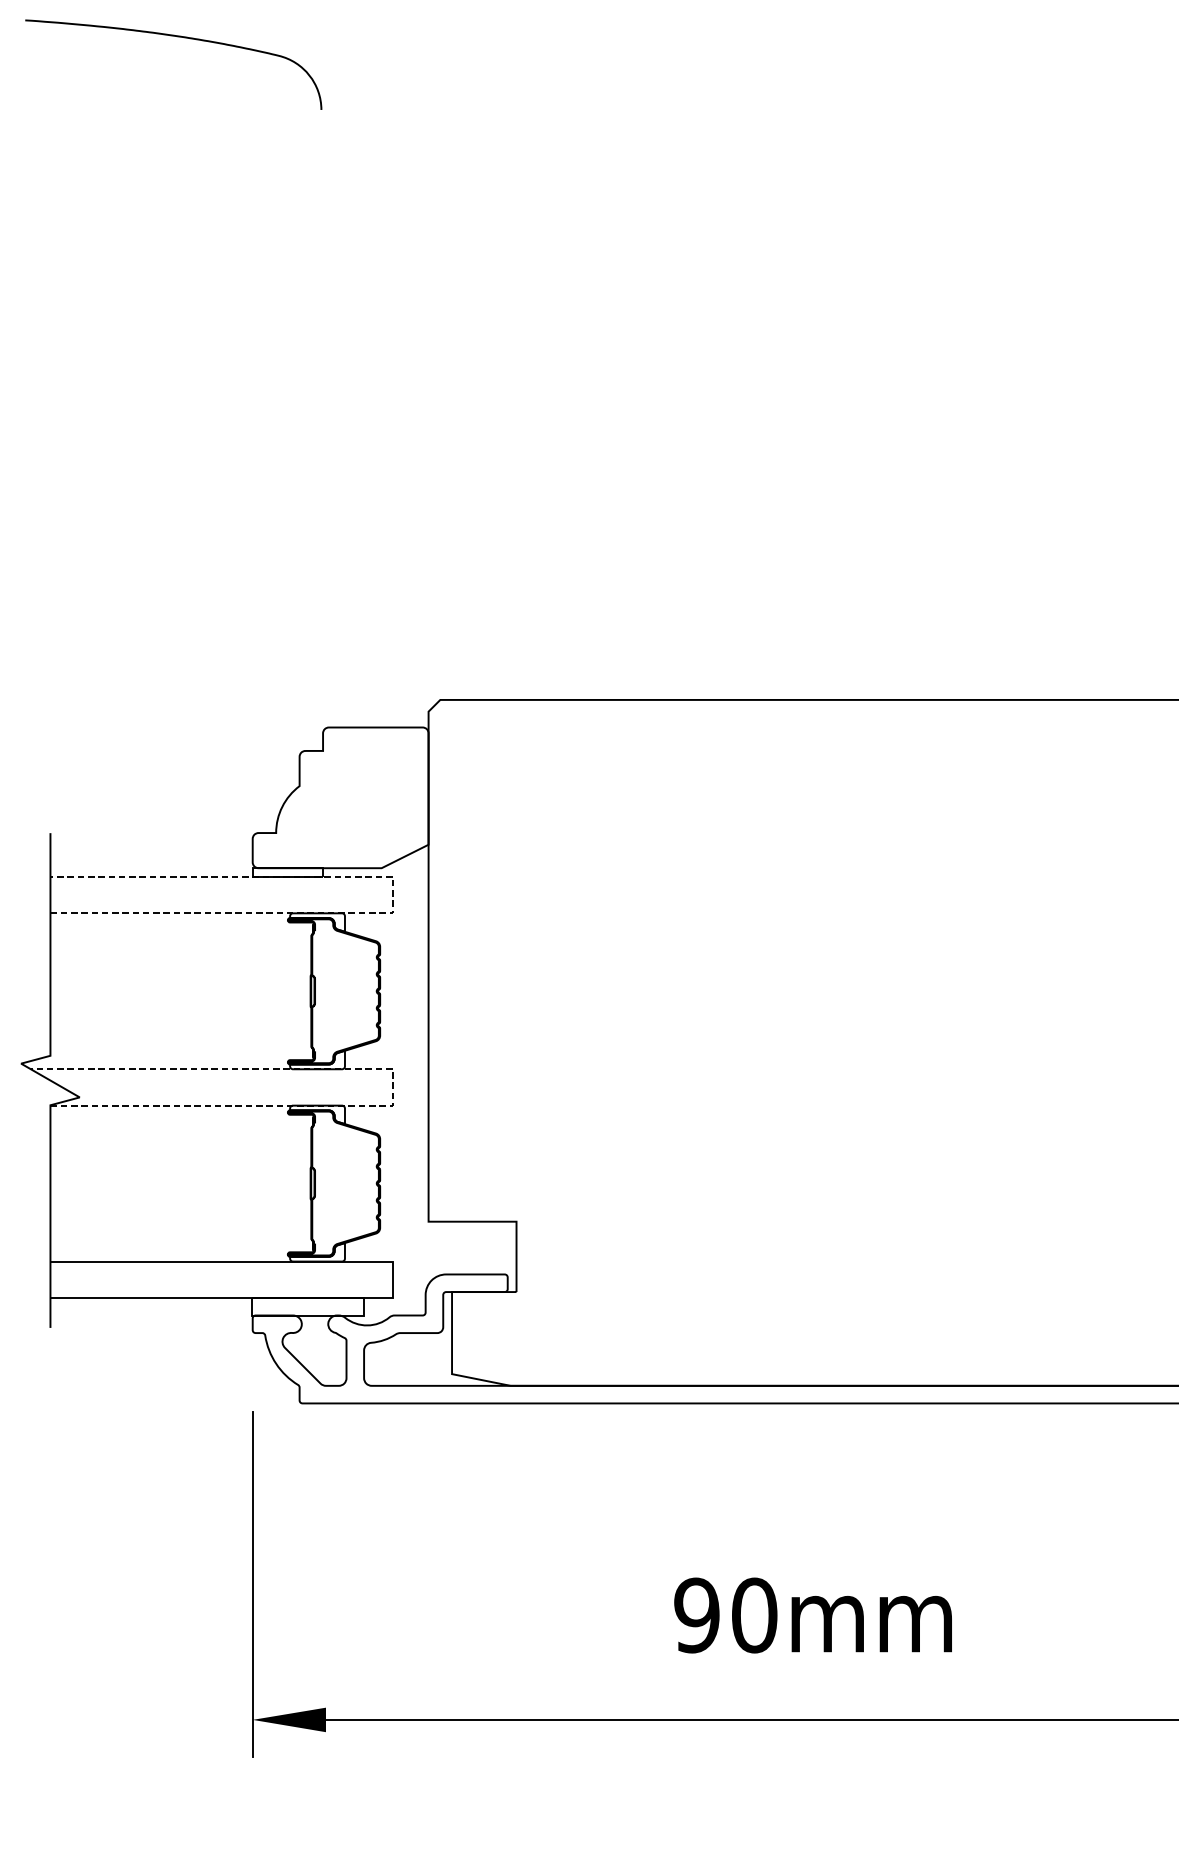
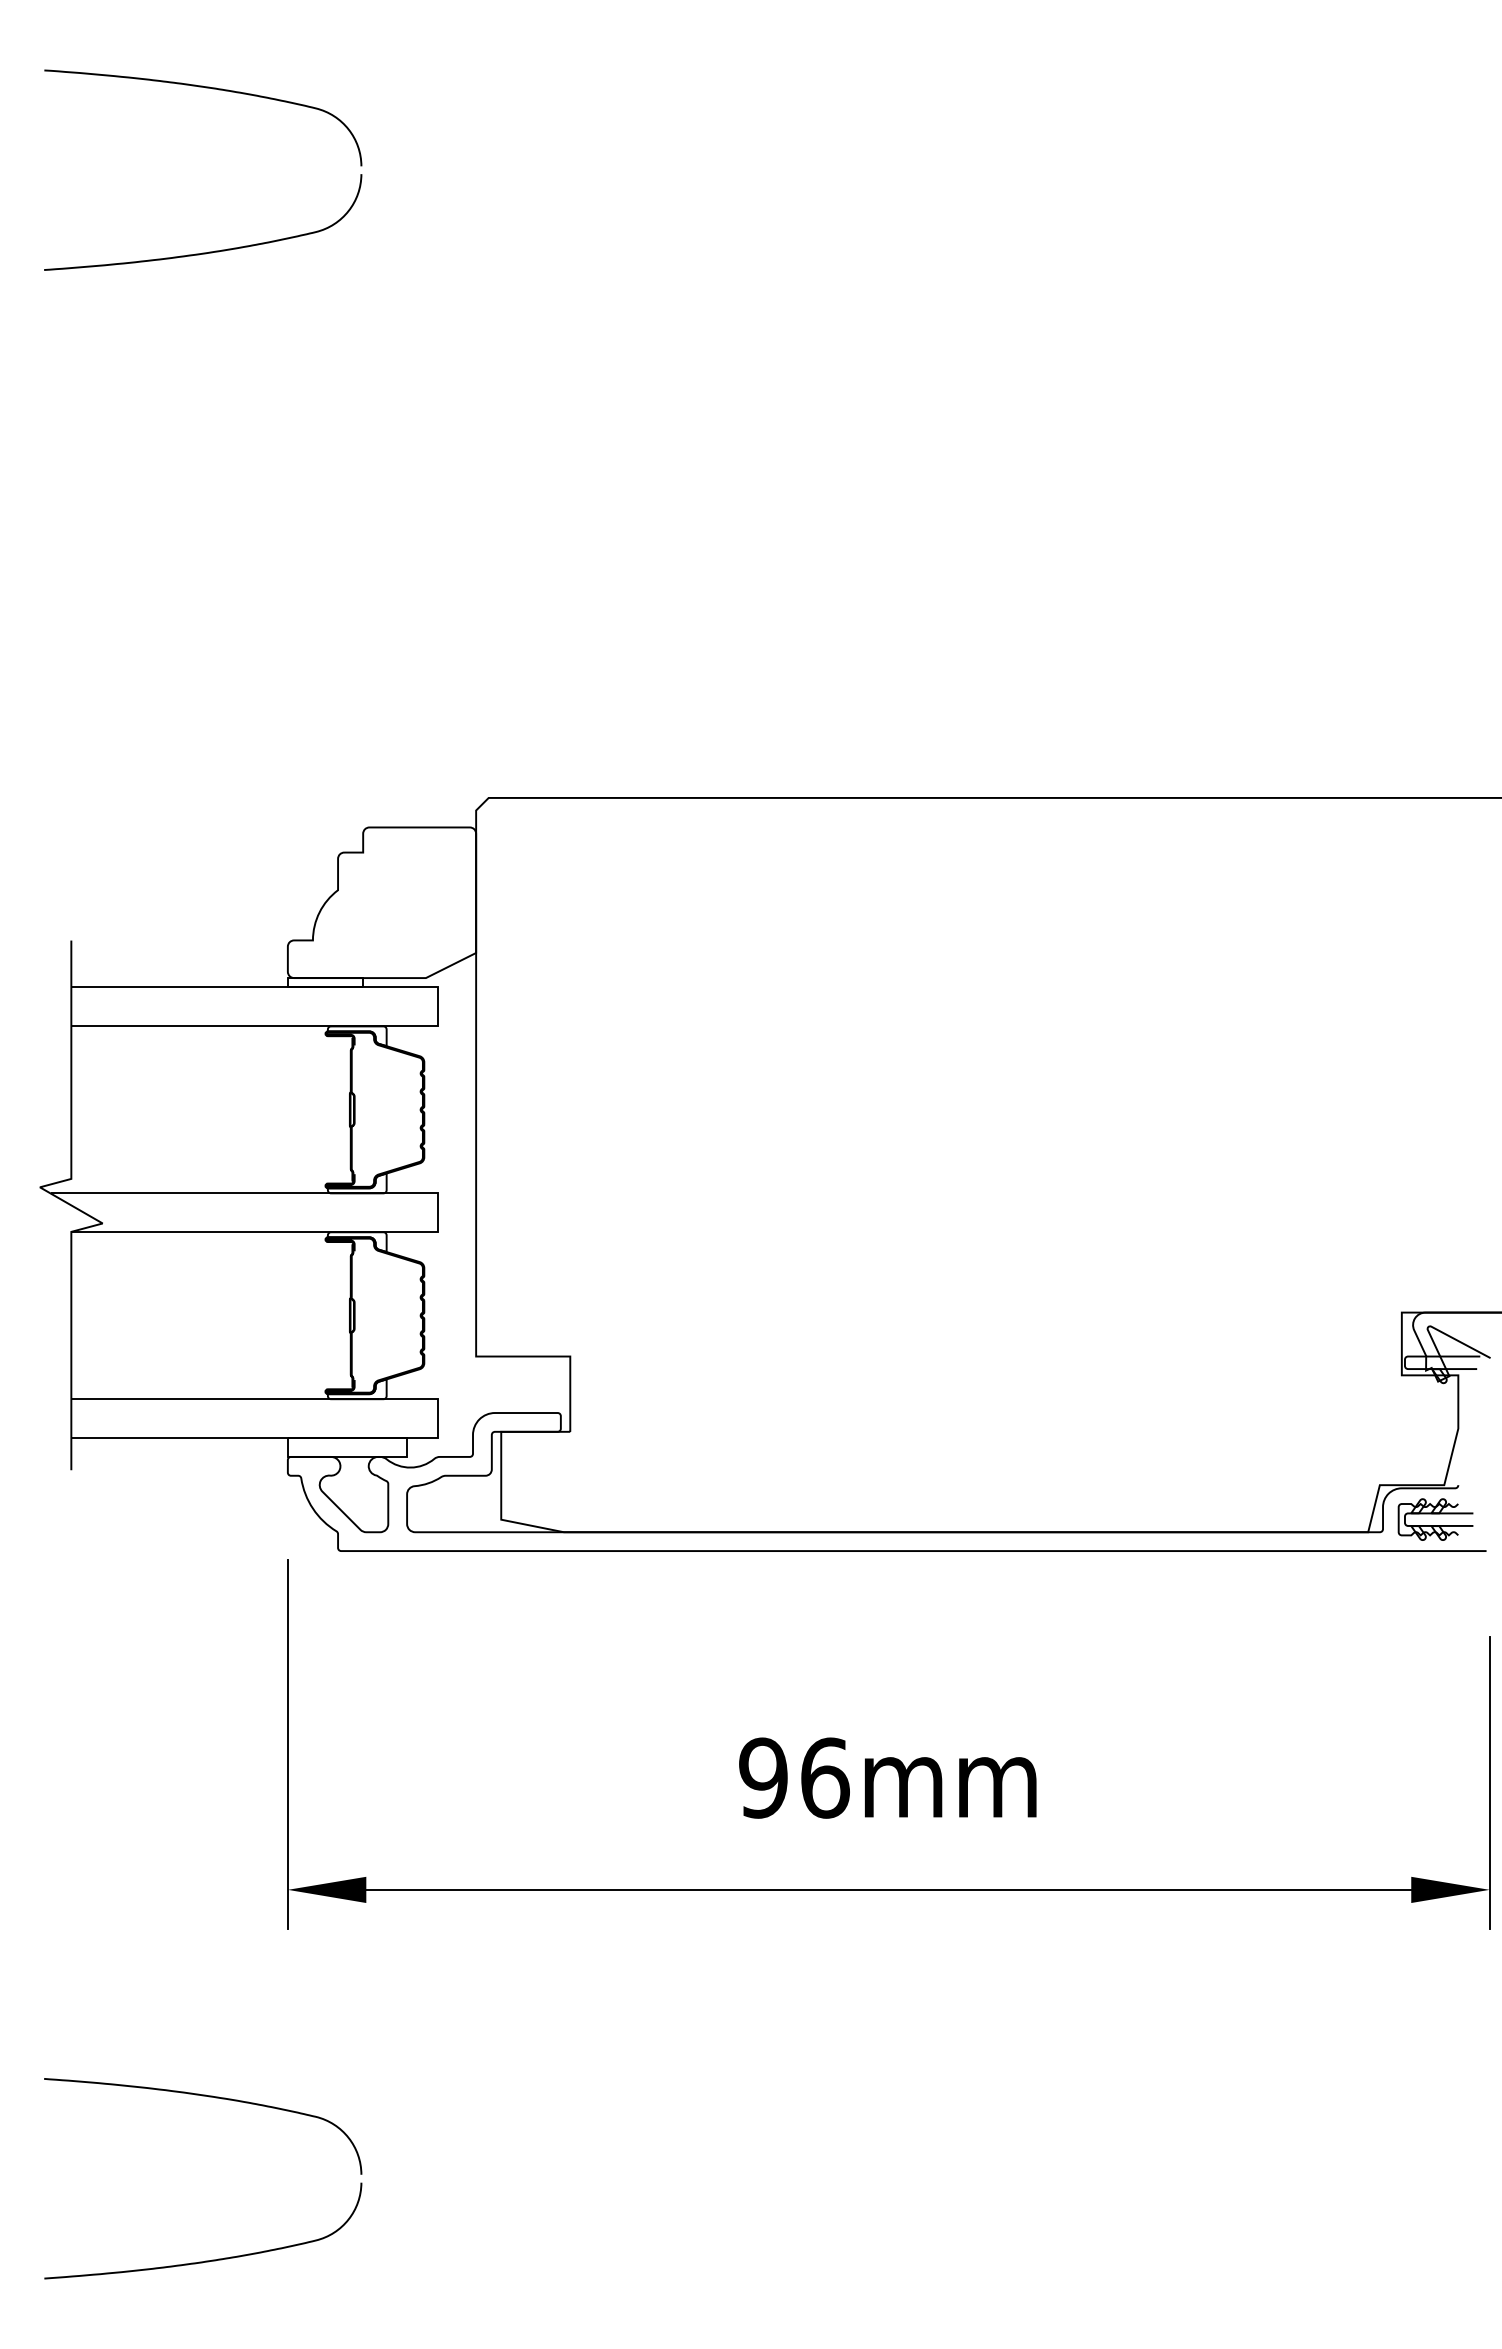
curve: (179, 189) -> (209, 251), added
line: (393, 894) -> (438, 1006), dashed -> solid
line: (393, 1077) -> (438, 1202), dashed -> solid
text: (754, 1614) -> (825, 1777), 90mm -> 96mm

